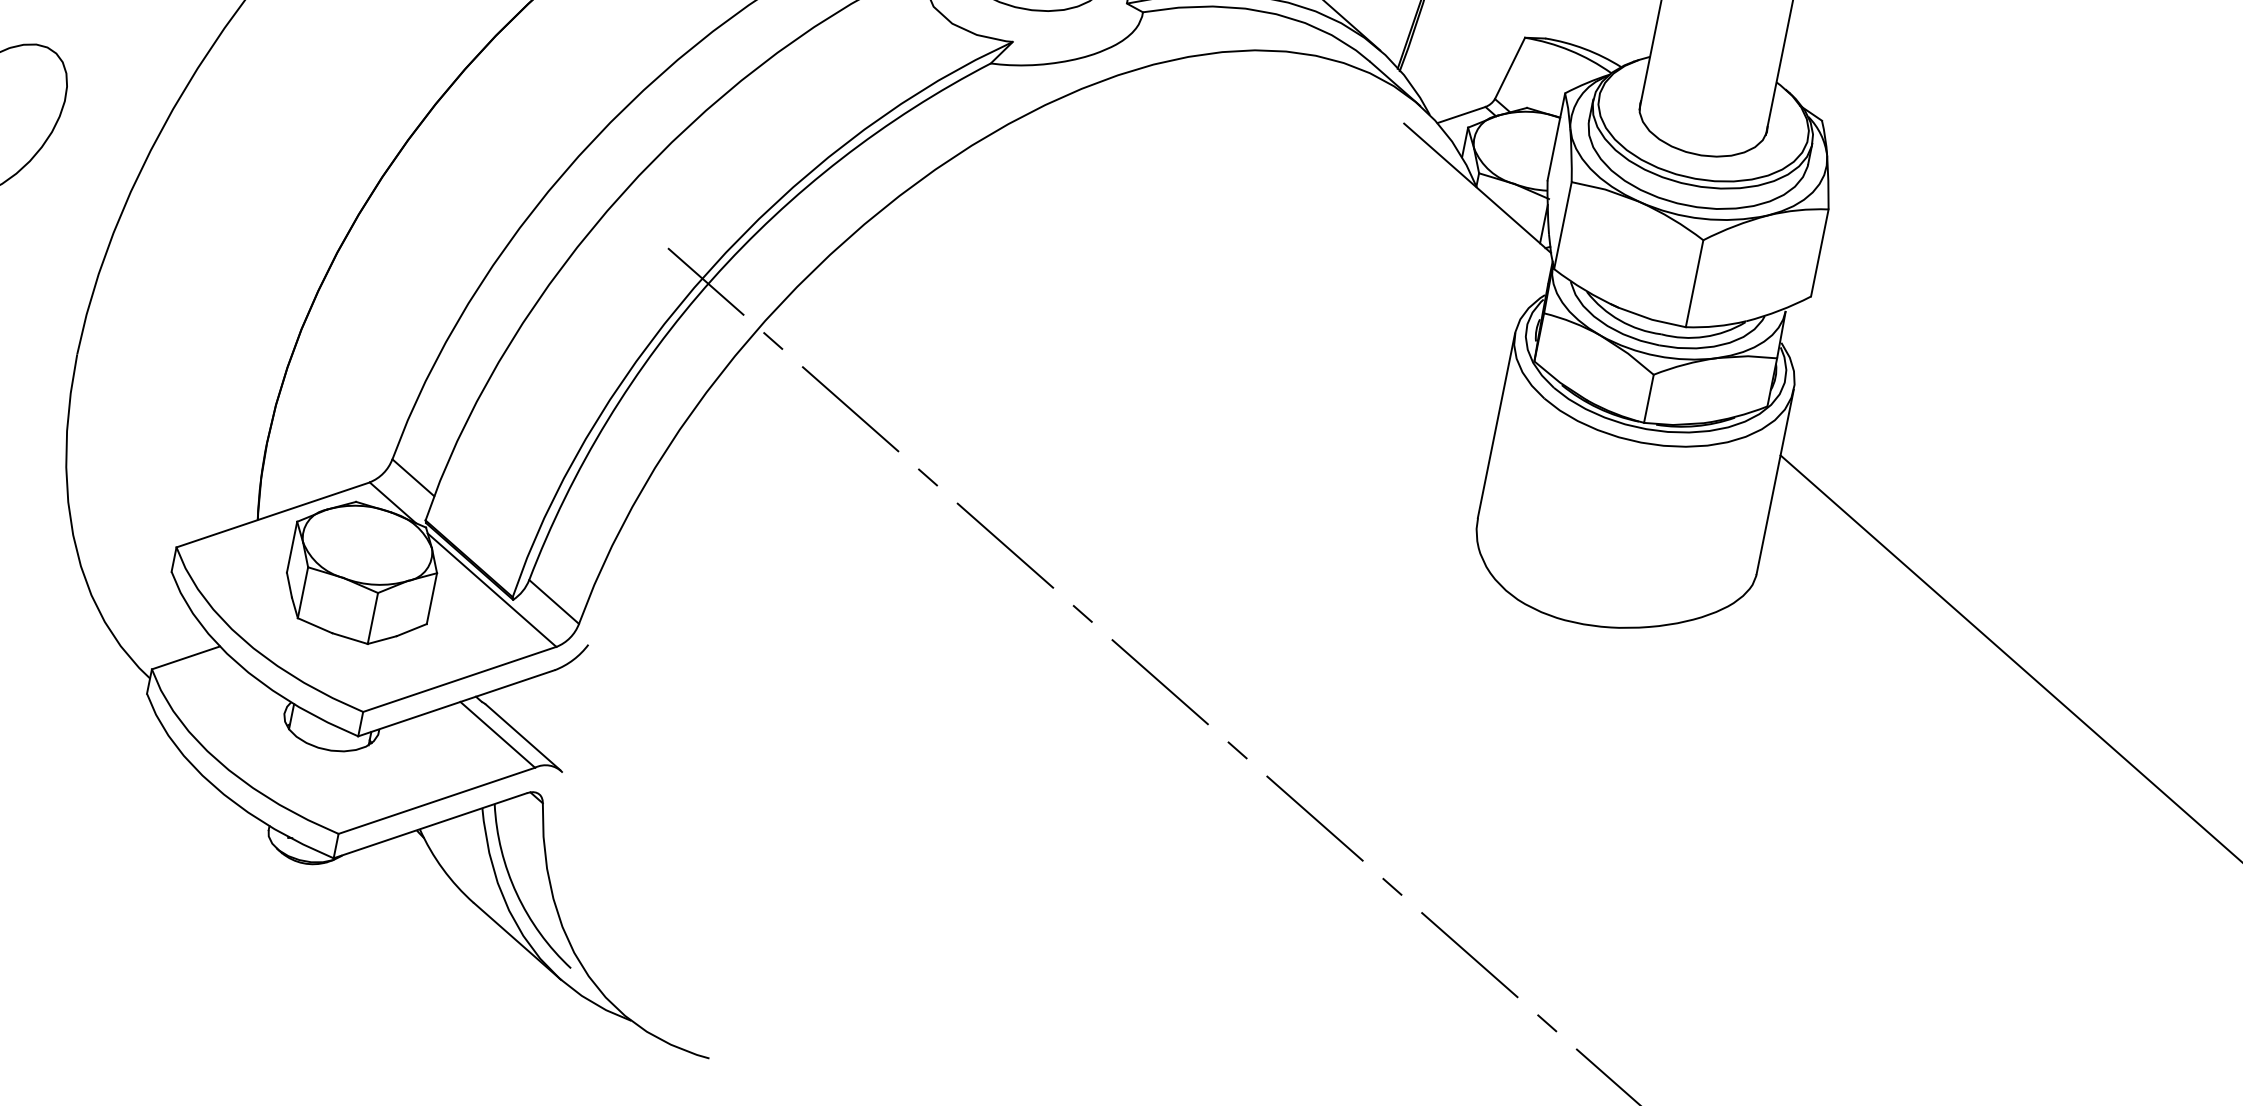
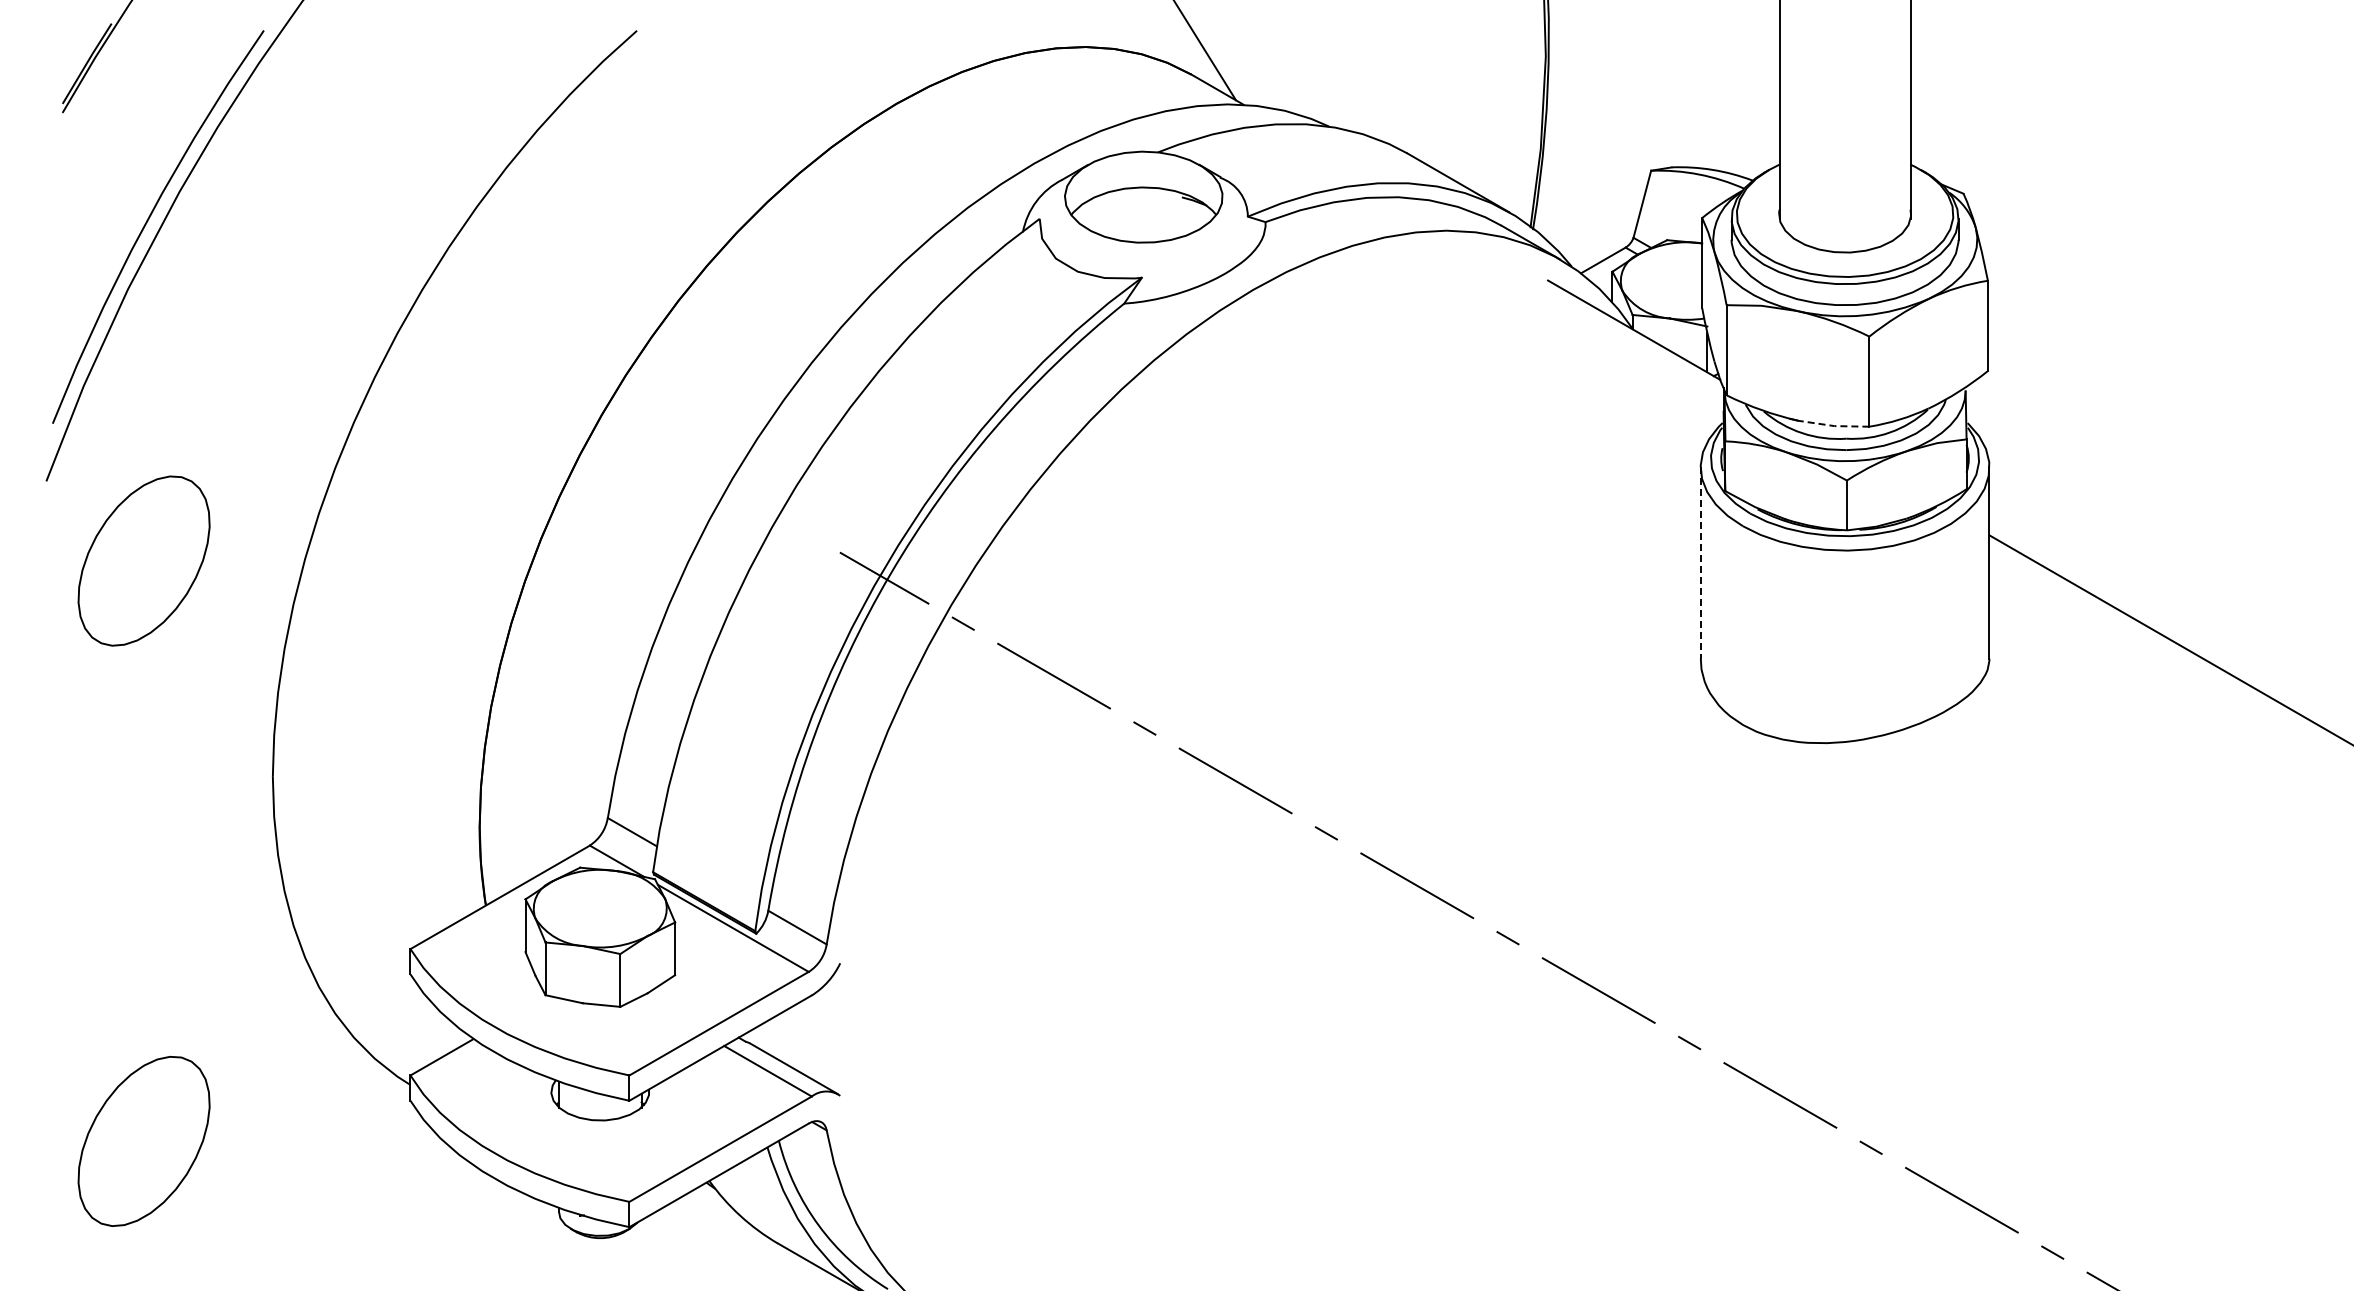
line: (1651, 319) -> (1833, 425), solid -> dashed
line: (1496, 425) -> (1700, 562), solid -> dashed

